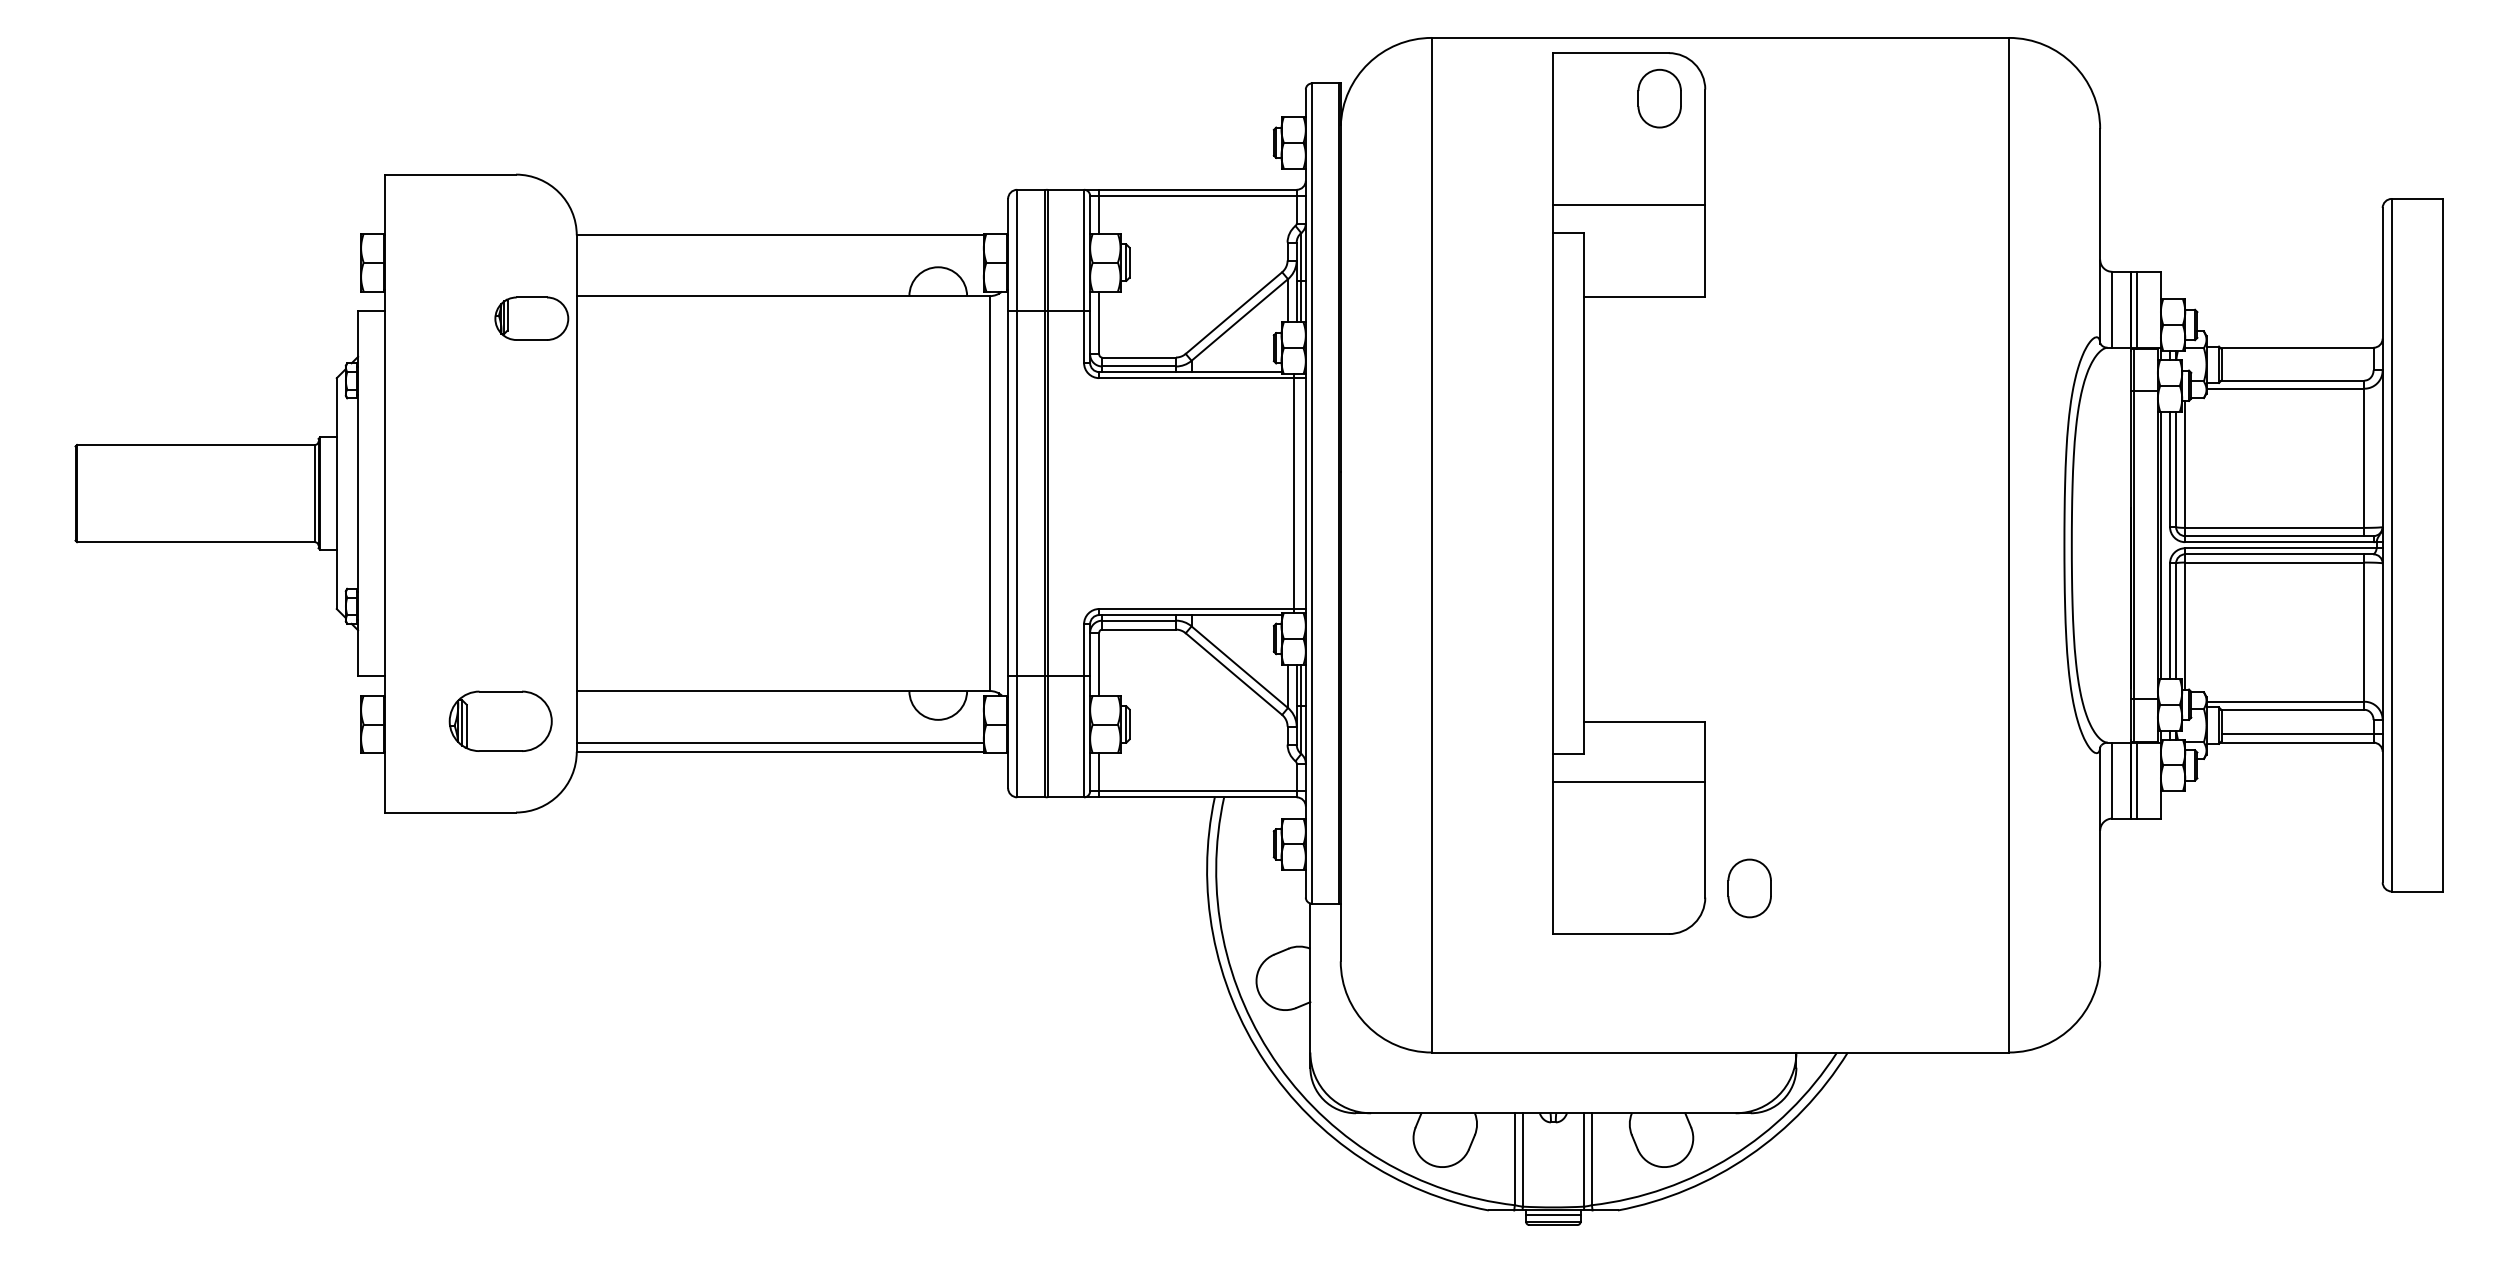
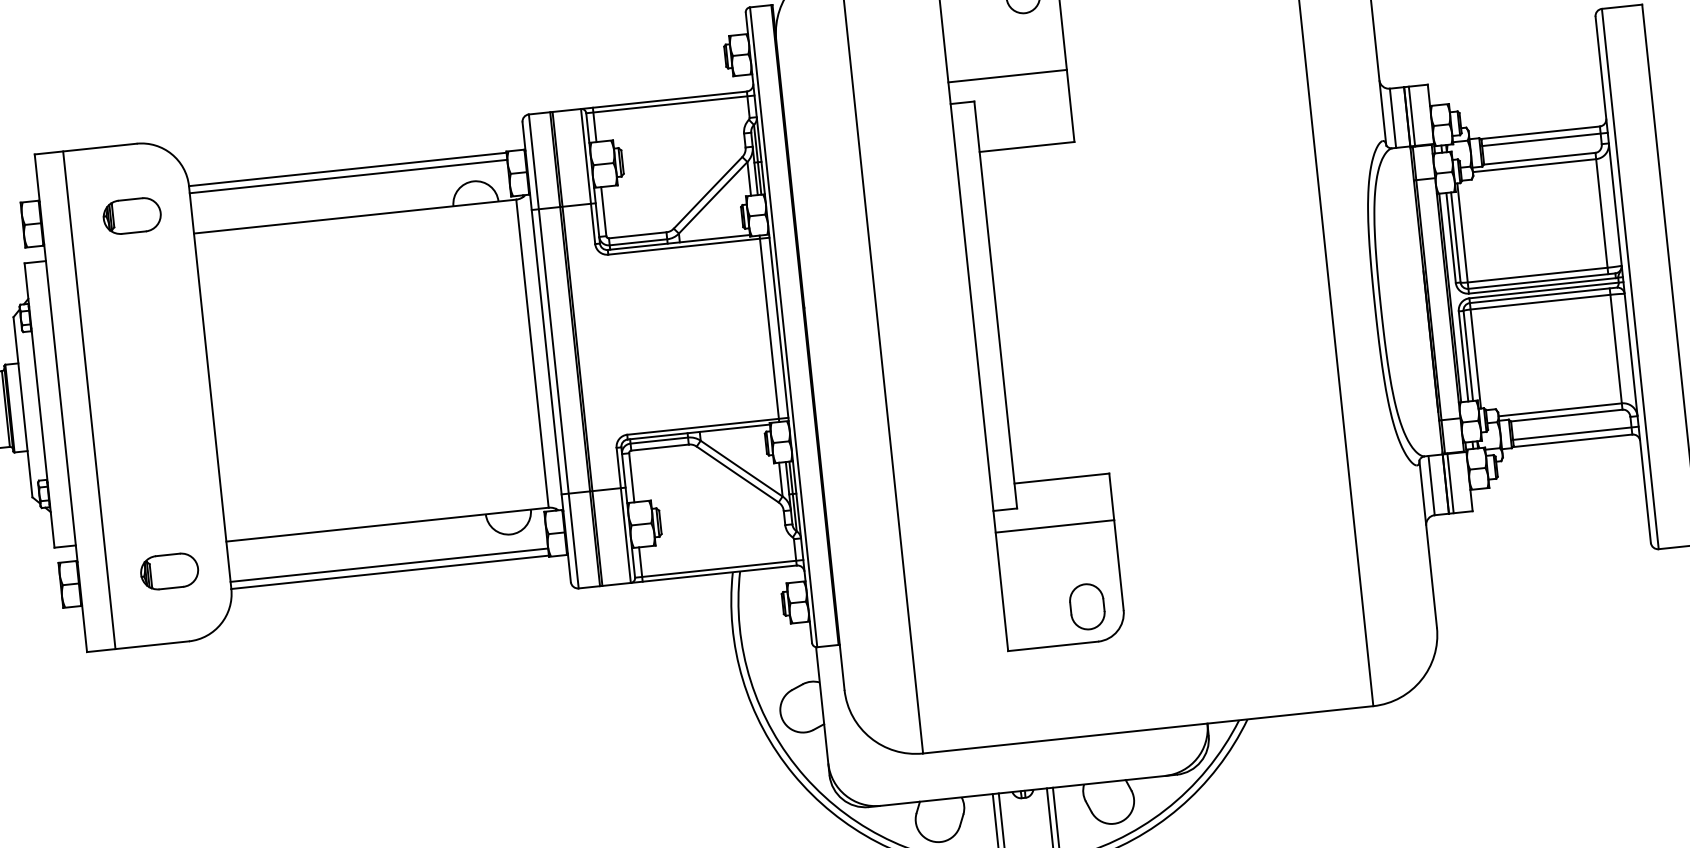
line: (779, 244) -> (347, 176), added
part: (531, 318) -> (131, 215), moved
line: (2301, 356) -> (1544, 139), added
line: (421, 493) -> (89, 400), added
part: (500, 721) -> (169, 571), size x0.71
part: (1749, 888) -> (1087, 606), moved

